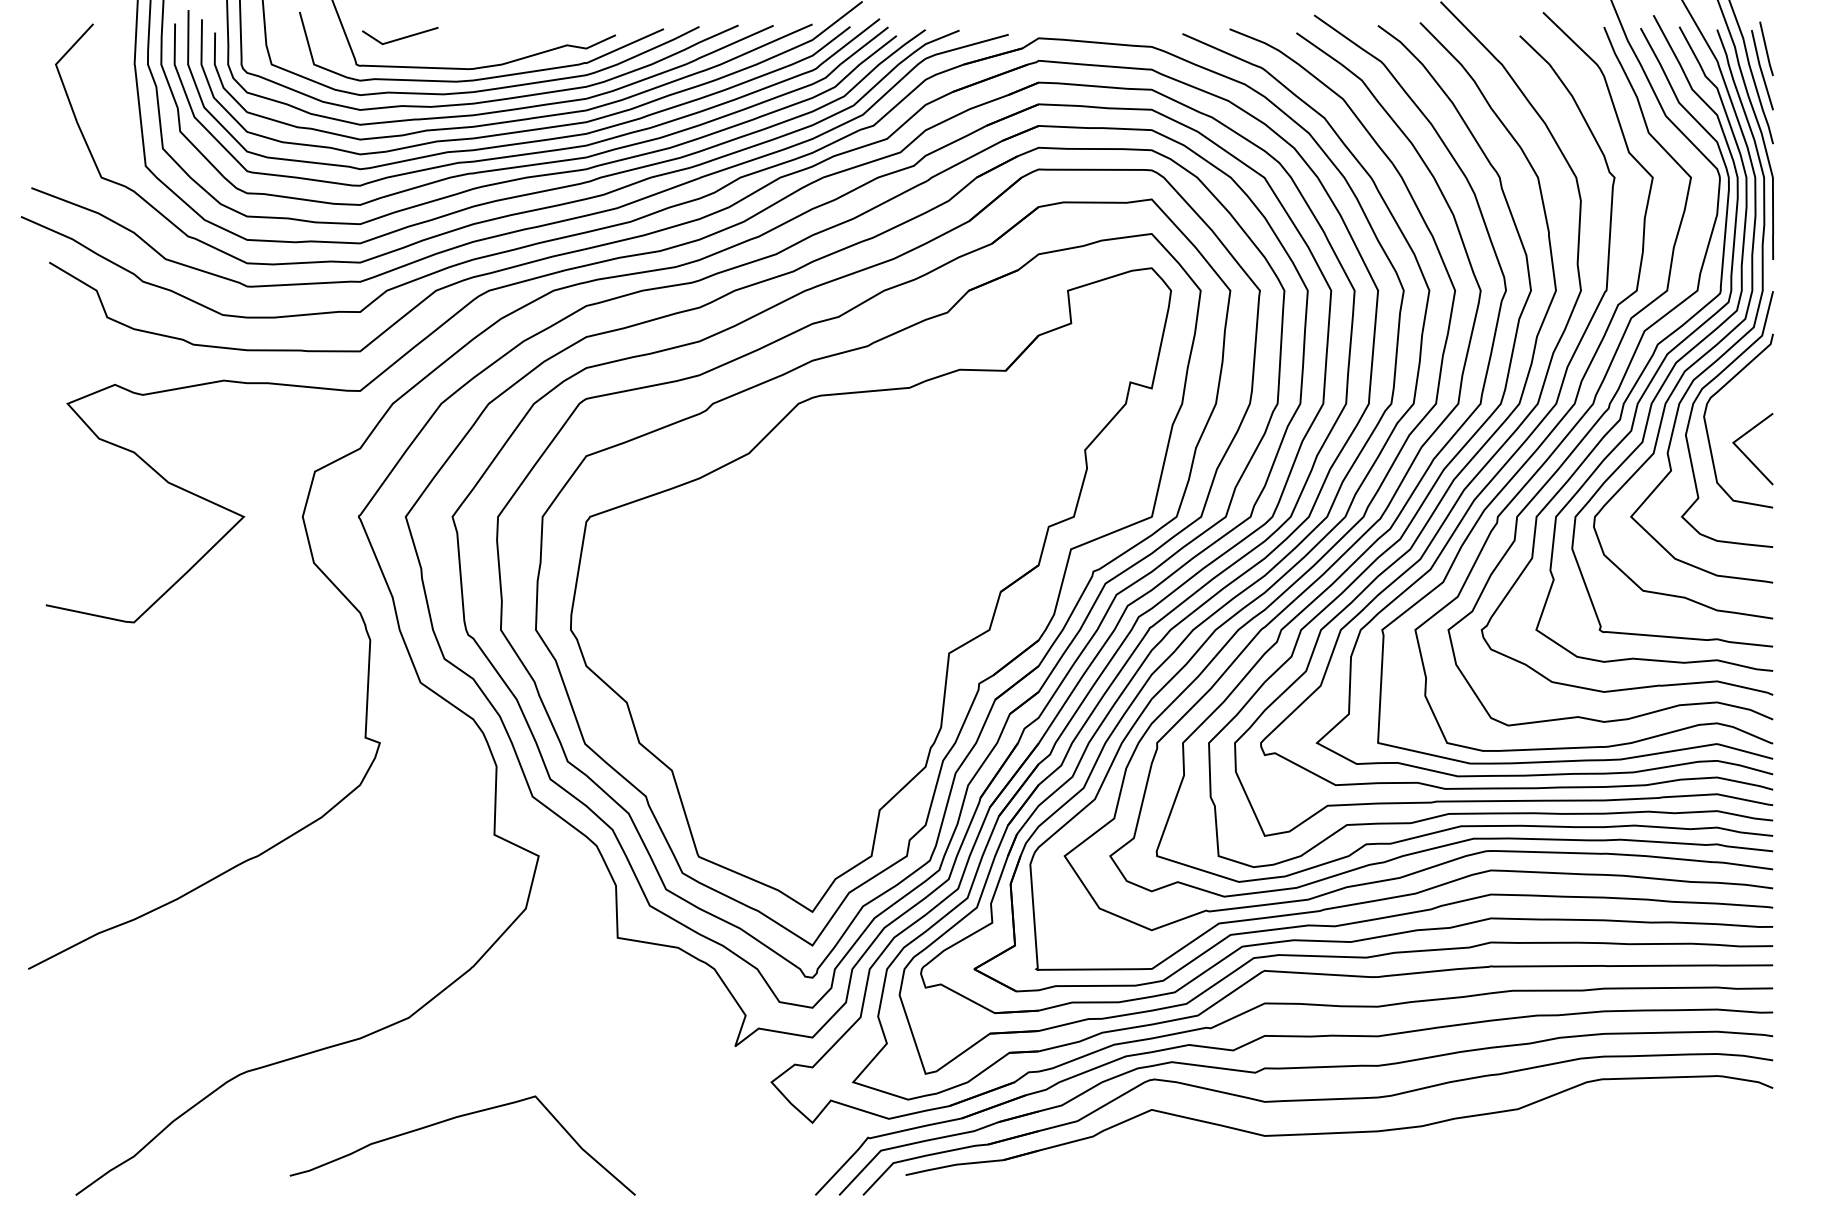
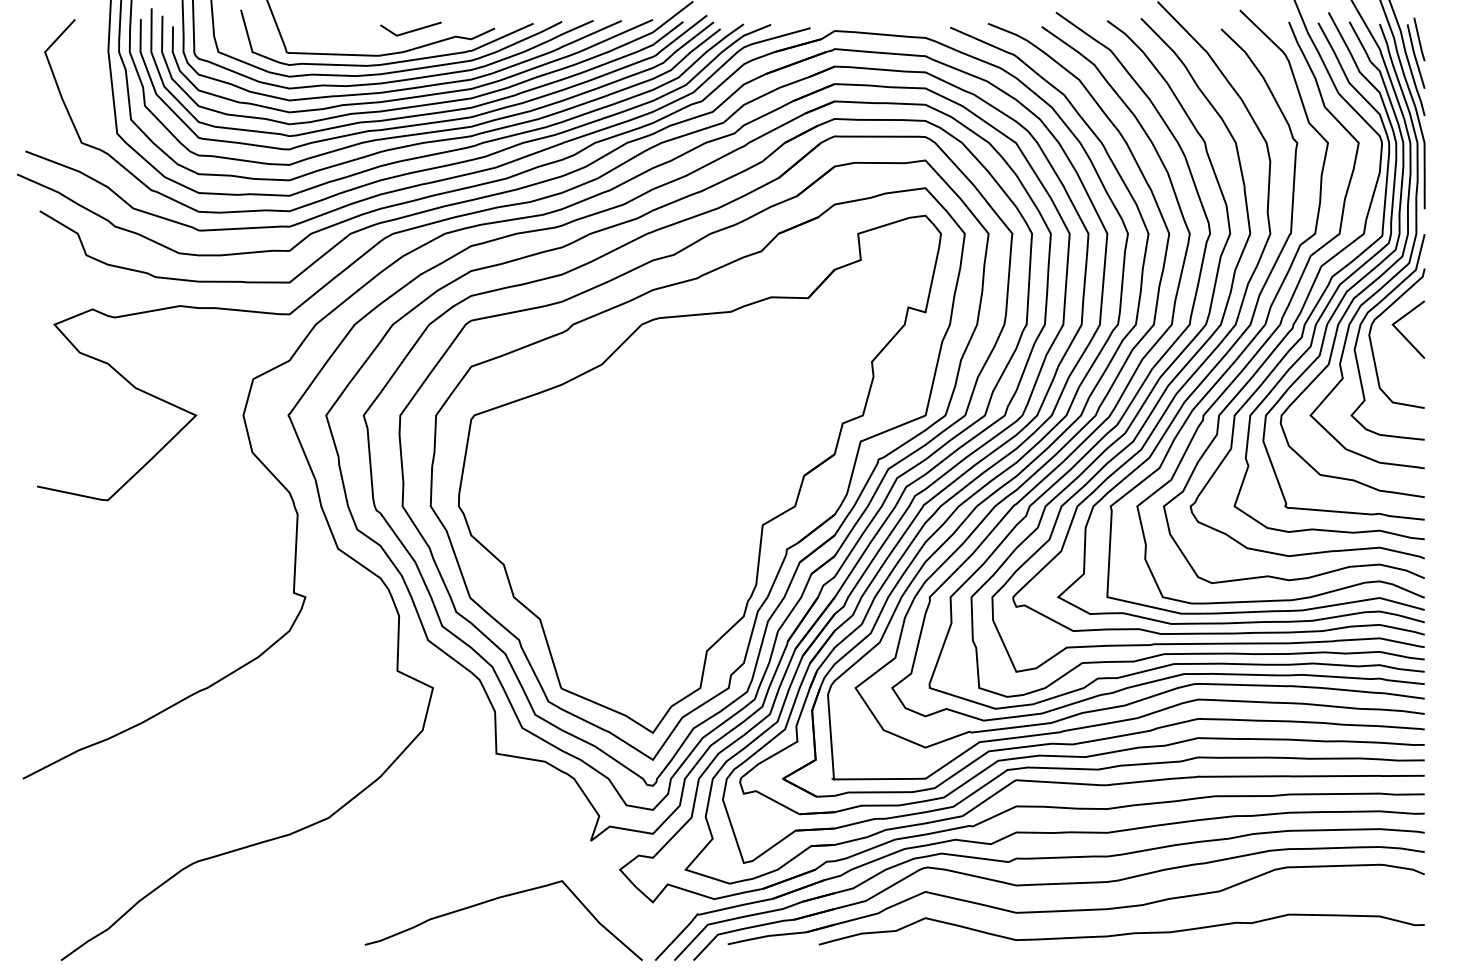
line: (401, 37) -> (411, 30), moved
line: (1746, 455) -> (1403, 334), moved
curve: (453, 1119) -> (496, 899), moved
curve: (1399, 1161) -> (1124, 933), added

